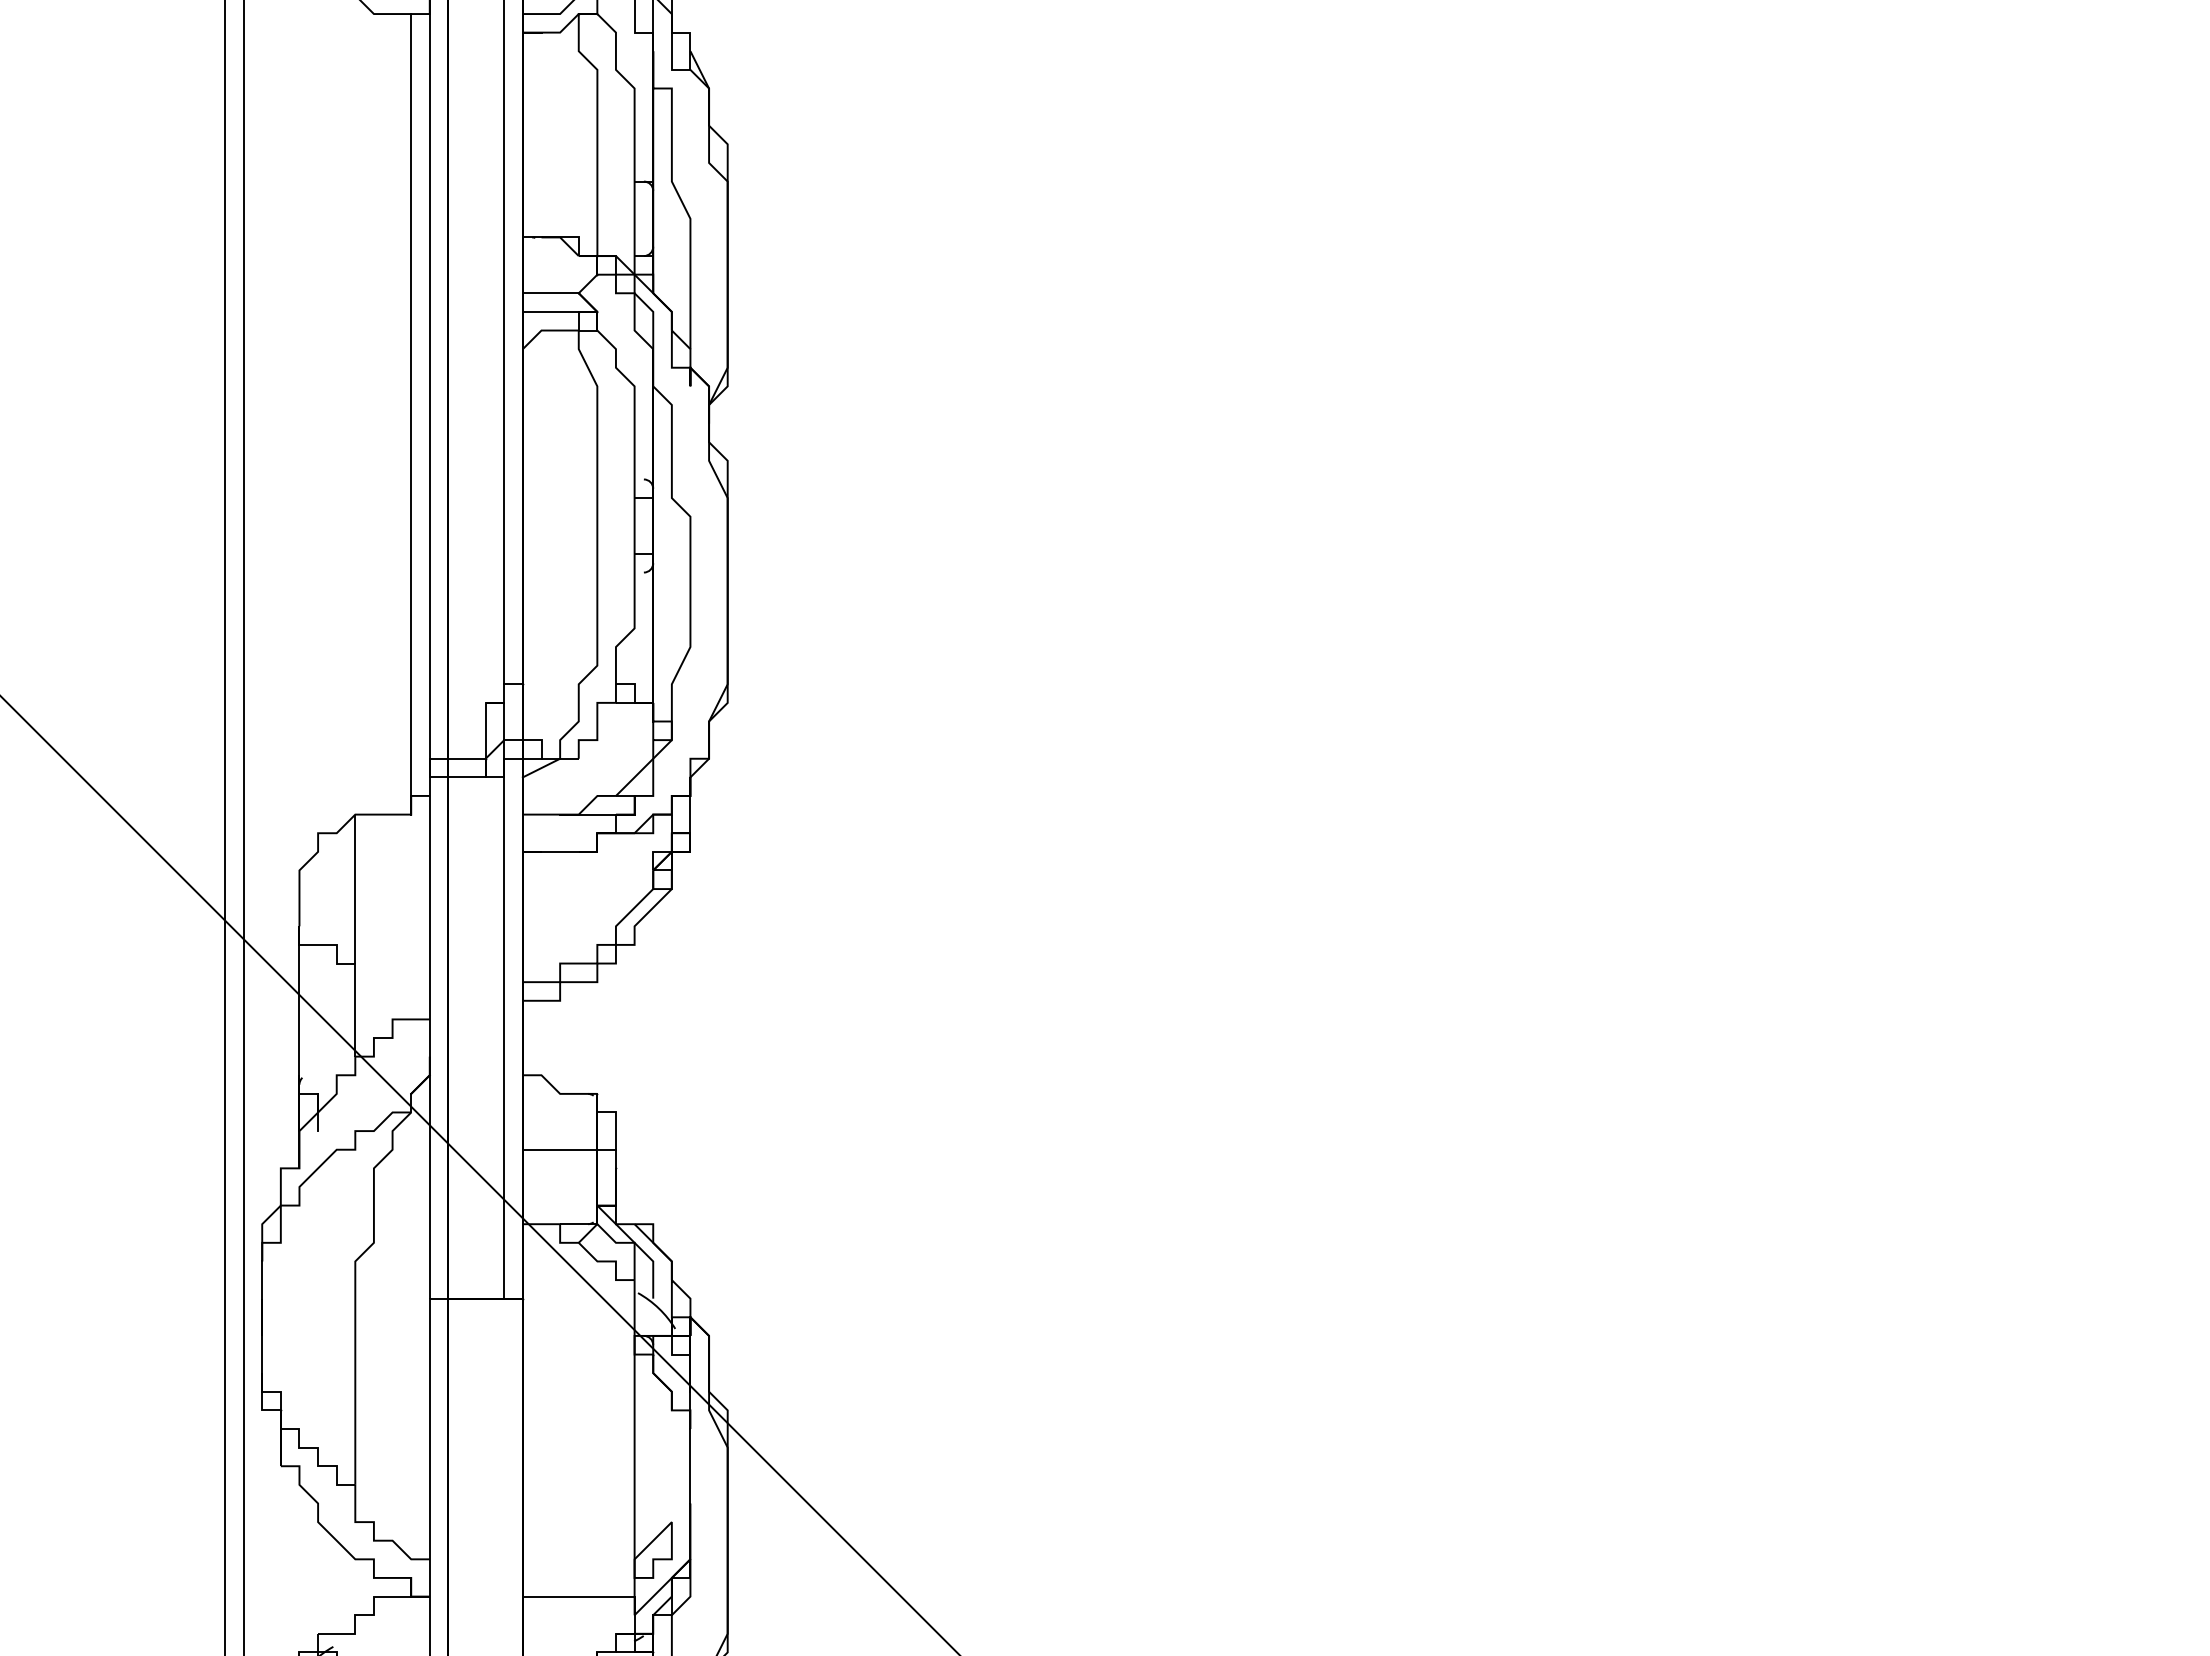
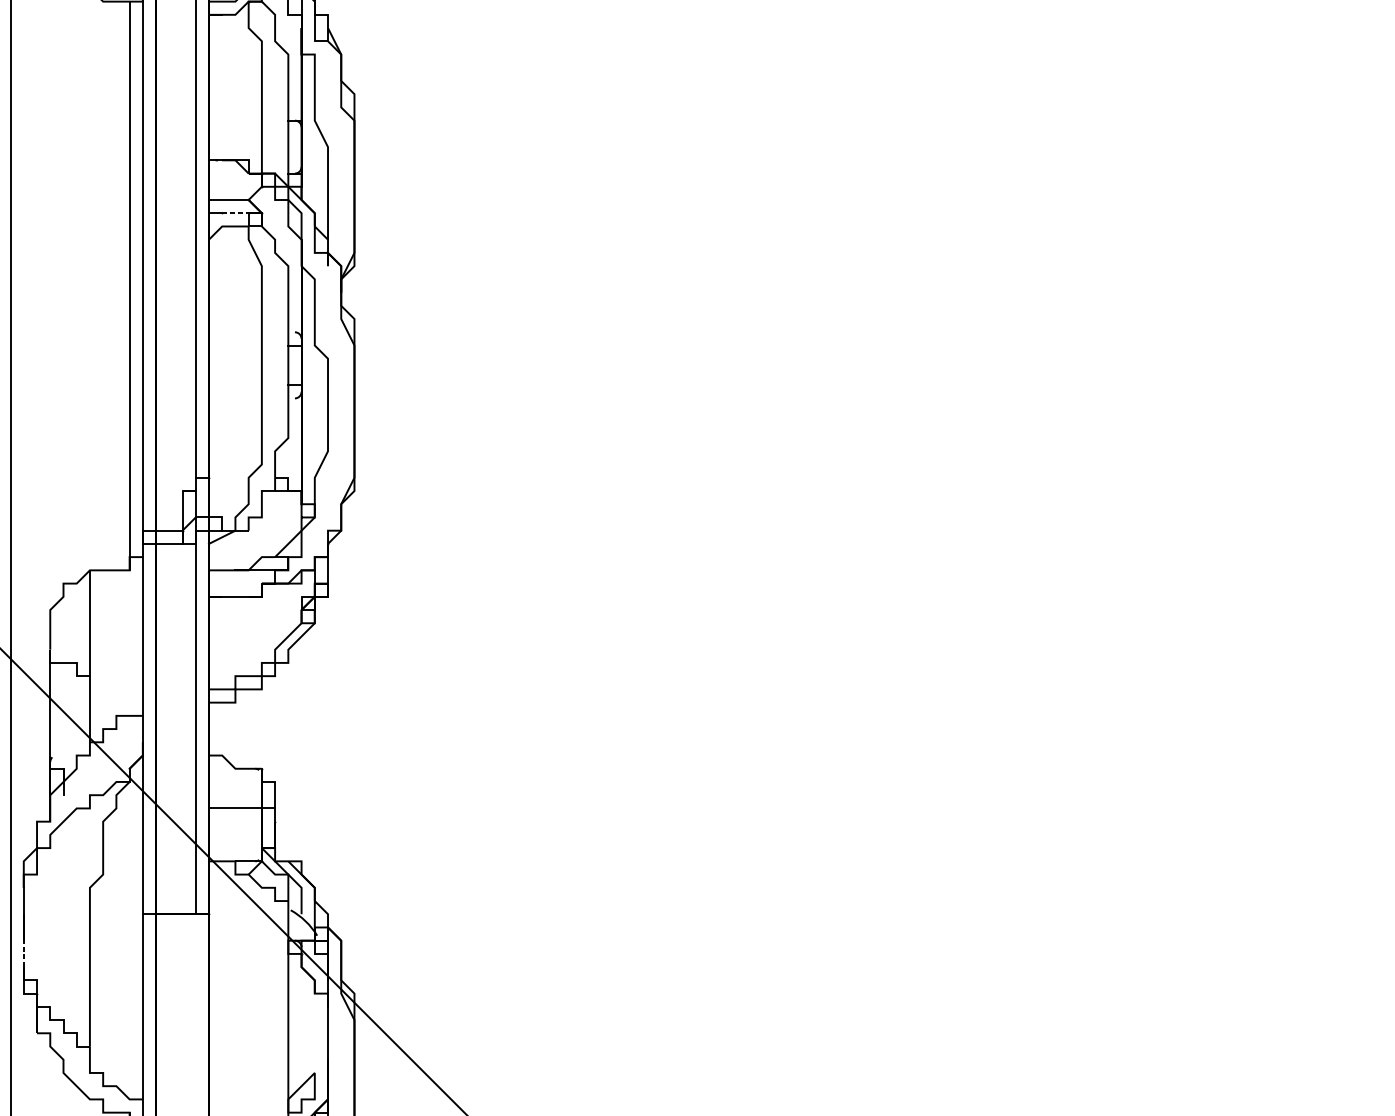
line: (560, 311) -> (235, 212), solid -> dashed
line: (262, 1354) -> (23, 953), solid -> dashed

